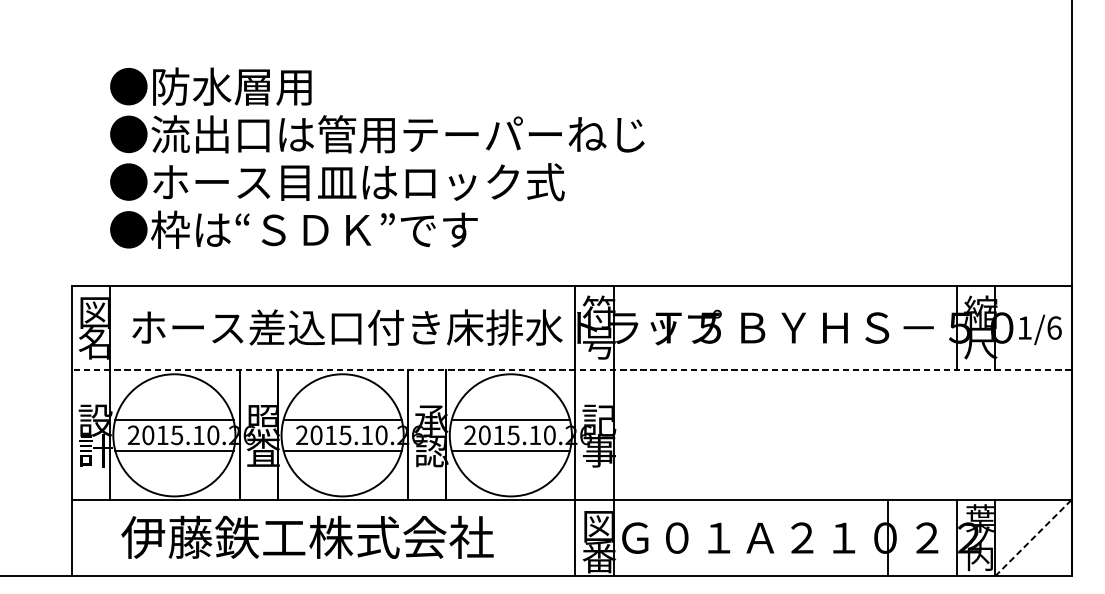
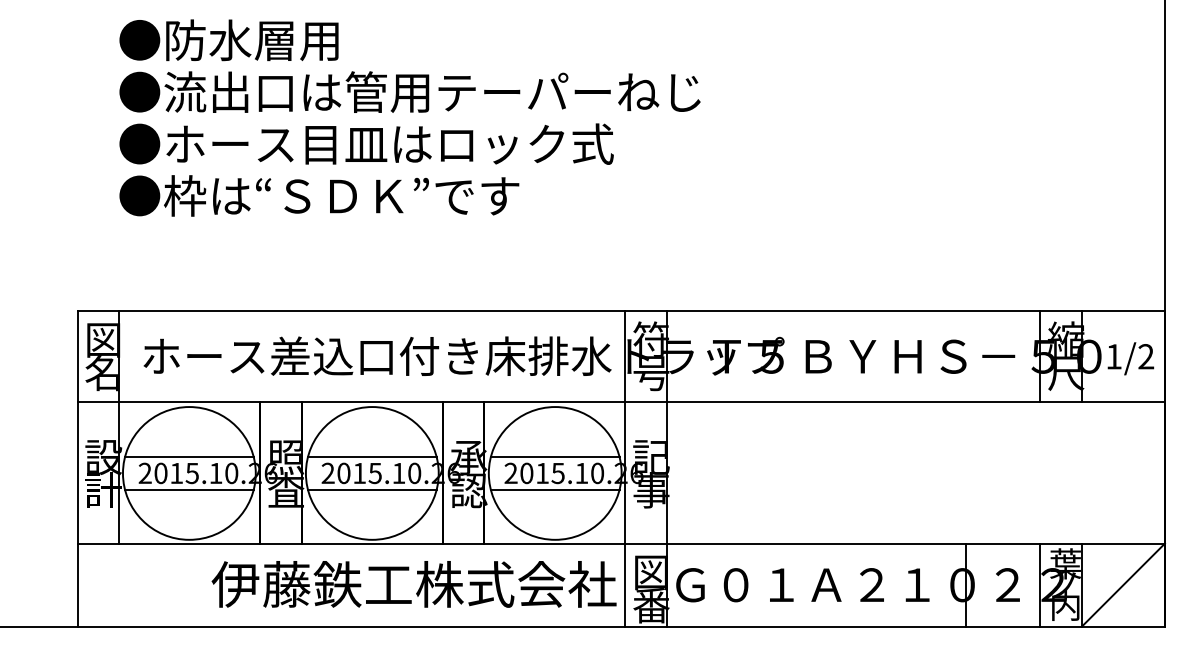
text: (376, 157) -> (409, 117), moved
text: (1054, 327) -> (1146, 356), 1/6 -> 1/2
line: (571, 370) -> (621, 402), dashed -> solid
text: (306, 537) -> (413, 584), moved
line: (1033, 538) -> (1123, 585), dashed -> solid

